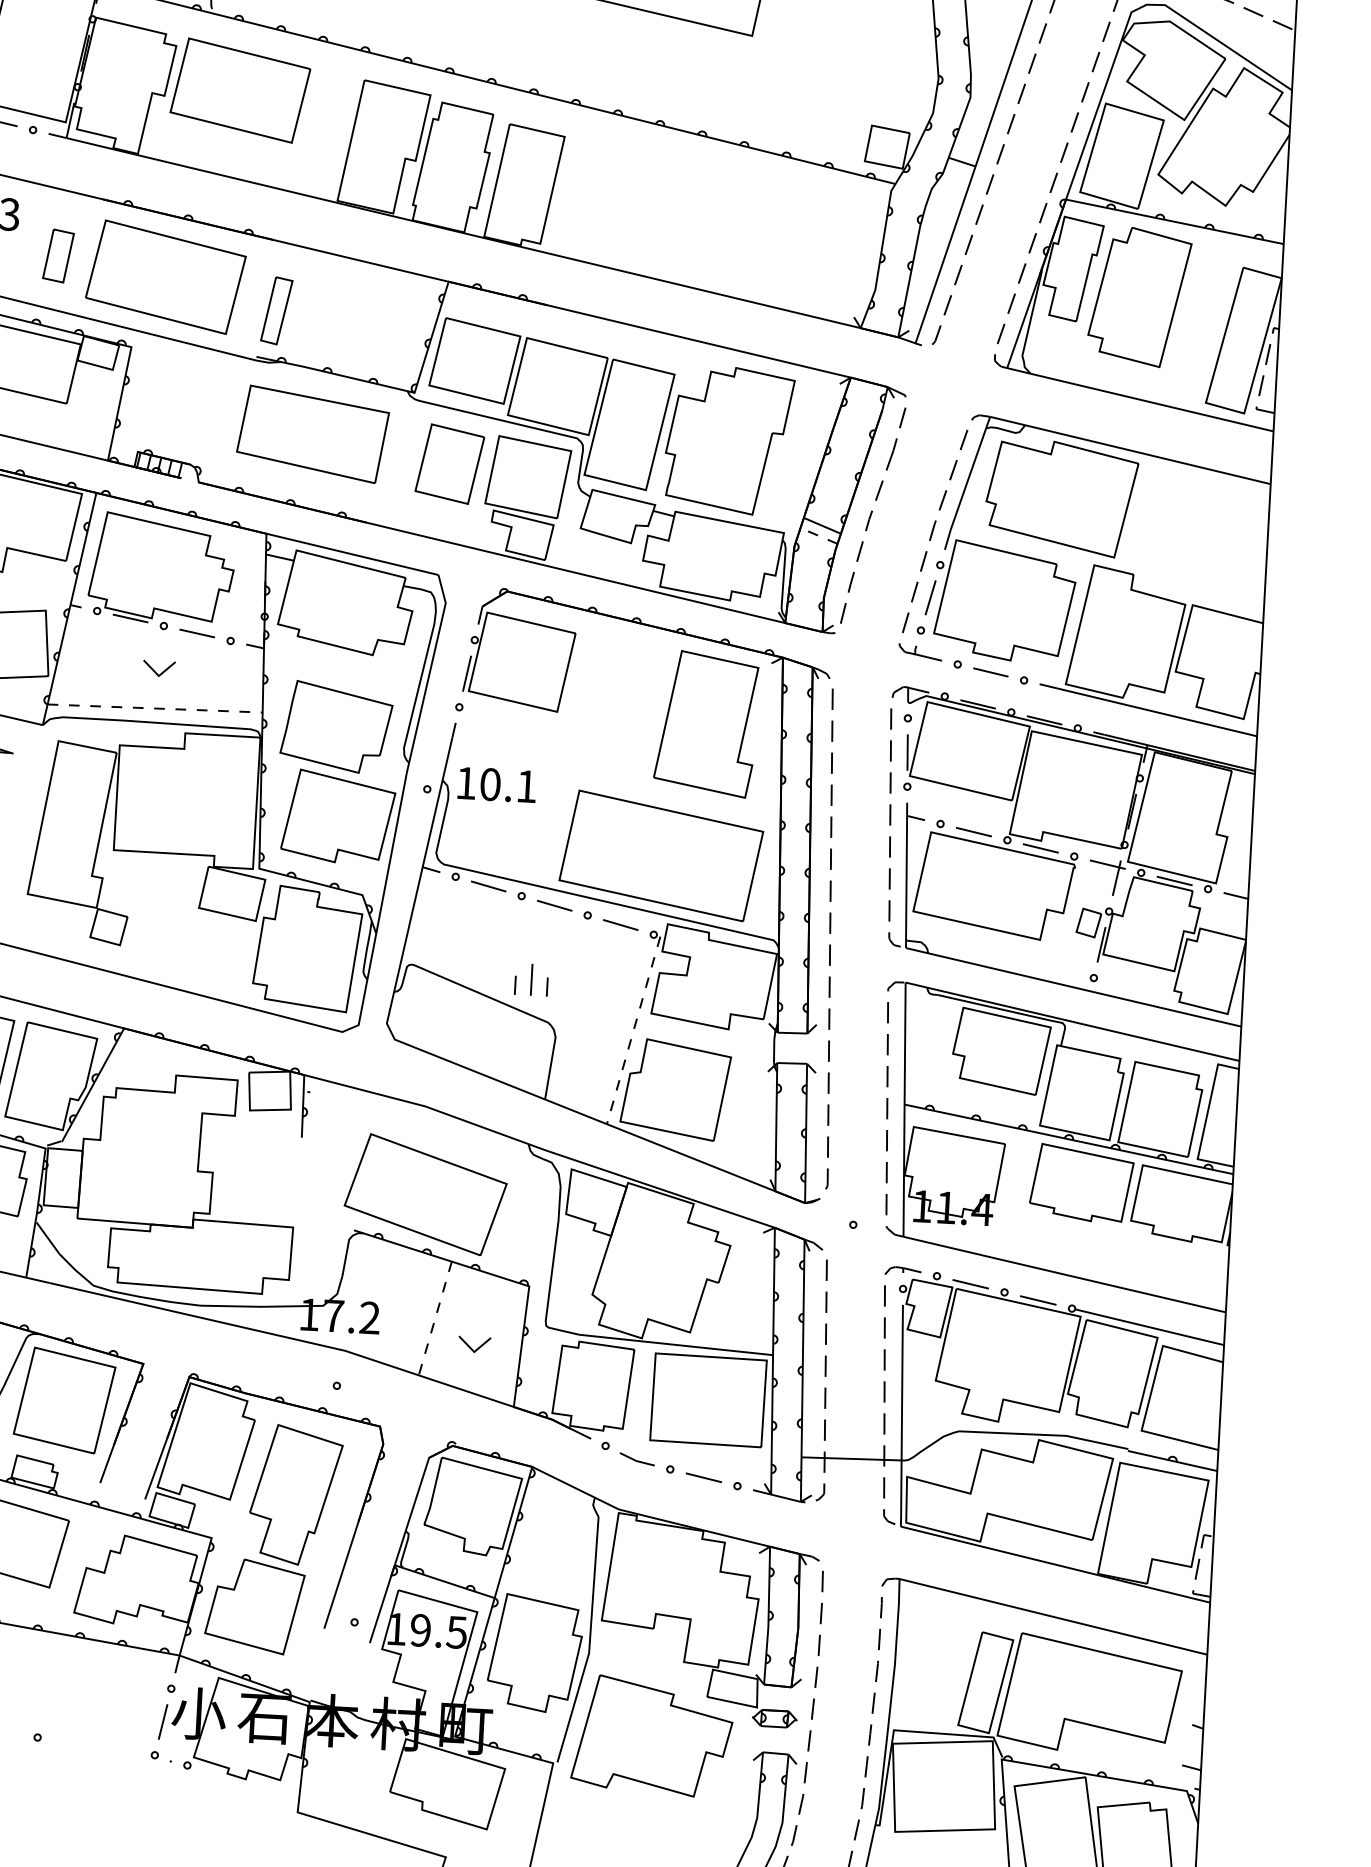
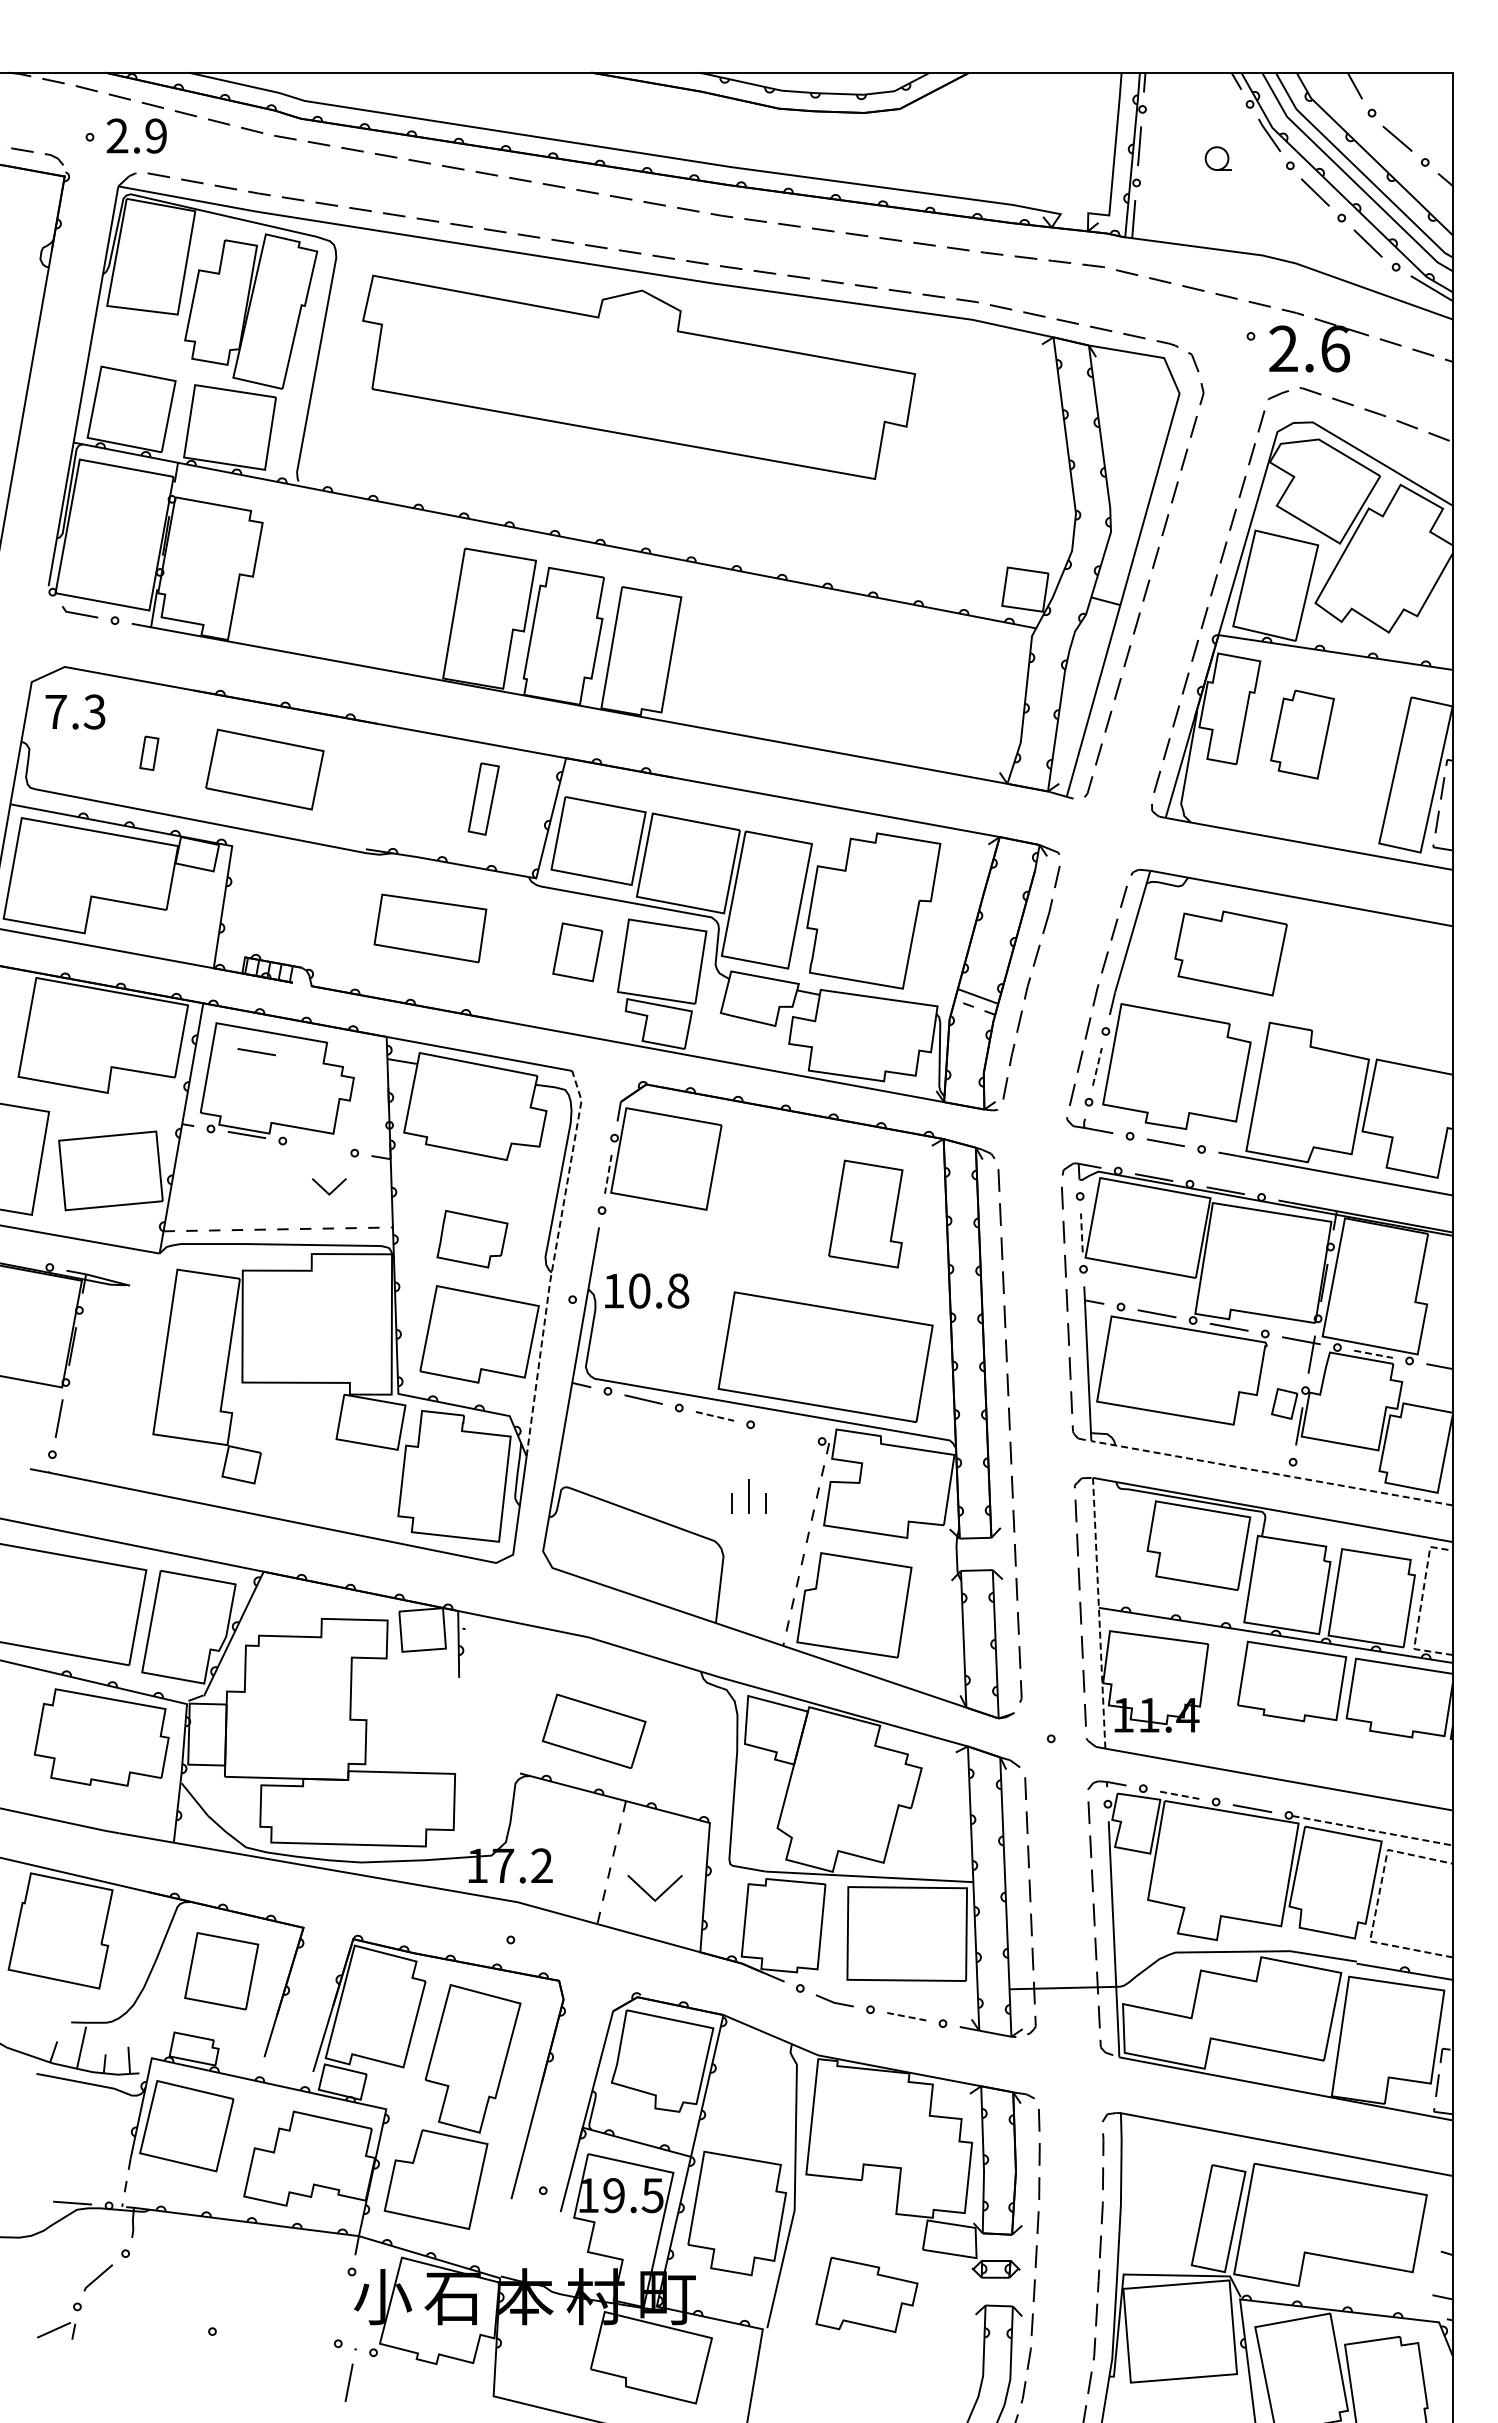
part: (240, 90) -> (333, 566), removed
part: (58, 256) -> (149, 753), size x0.6
part: (165, 277) -> (264, 769), size x0.7
part: (1139, 296) -> (1302, 734), size x0.6
part: (276, 310) -> (483, 798), moved
part: (312, 434) -> (430, 928), size x0.7
part: (449, 464) -> (577, 952), size x0.7
part: (1061, 498) -> (1230, 953), size x0.7
line: (930, 597) -> (1097, 1066), solid -> dashed
line: (196, 633) -> (256, 1052), moved
part: (158, 668) -> (328, 1186), moved
line: (467, 673) -> (608, 1174), solid -> dashed
part: (705, 723) -> (865, 1213), size x0.7
part: (336, 727) -> (472, 1239), size x0.6
line: (411, 752) -> (553, 1261), solid -> dashed
line: (907, 752) -> (1081, 1232), solid -> dashed
text: (526, 786) -> (678, 1290), 10.1 -> 10.8
line: (1174, 881) -> (1373, 1354), solid -> dashed
line: (555, 905) -> (715, 1416), solid -> dashed
line: (620, 924) -> (786, 1432), removed
part: (531, 979) -> (748, 1496), moved
line: (1073, 987) -> (1271, 1473), solid -> dashed
line: (904, 1108) -> (1099, 1612), solid -> dashed
line: (1205, 1118) -> (1420, 1605), solid -> dashed
part: (424, 1194) -> (593, 1731), size x0.6
line: (970, 1284) -> (1179, 1795), solid -> dashed
line: (1149, 1327) -> (1372, 1830), solid -> dashed
part: (474, 1343) -> (654, 1887), size x1.6
line: (1150, 1396) -> (1377, 1904), solid -> dashed
part: (64, 1399) -> (221, 1970), size x0.7
line: (703, 1477) -> (906, 2016), solid -> dashed
line: (162, 1721) -> (348, 2382), moved
part: (652, 1735) -> (866, 2294), size x0.6

